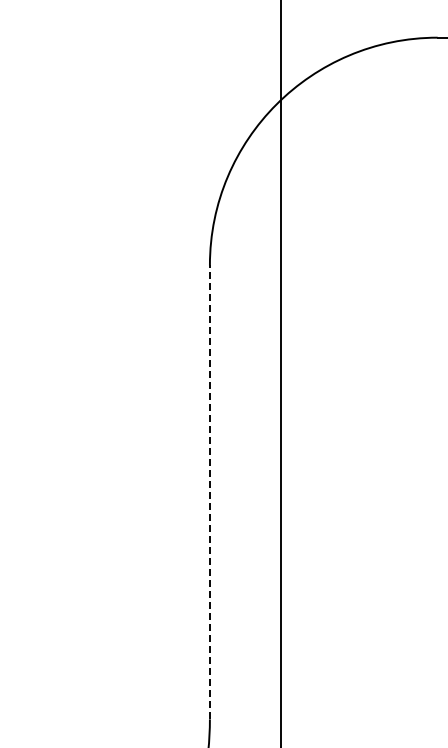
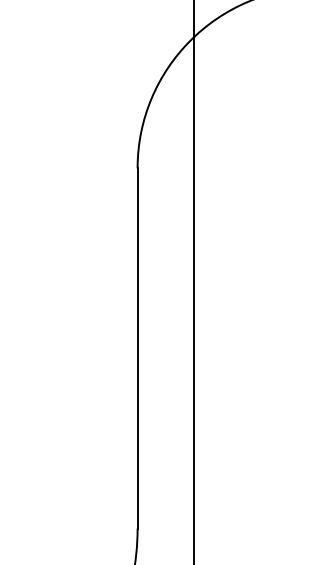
line: (209, 492) -> (137, 348), dashed -> solid

